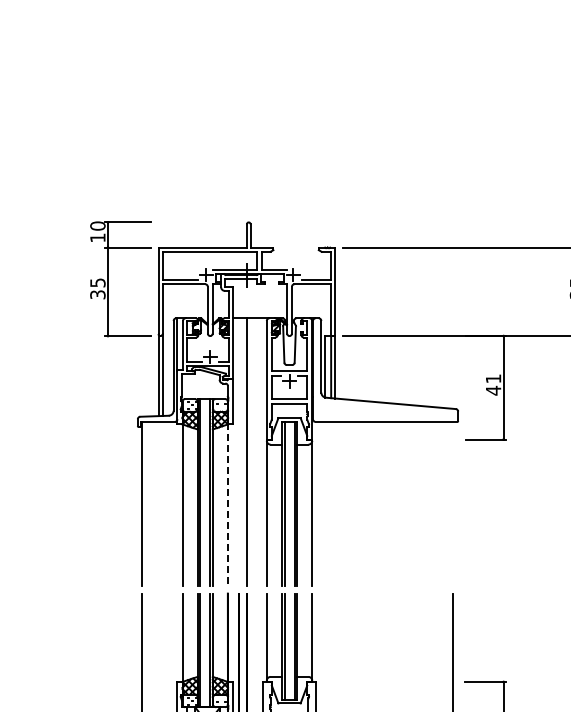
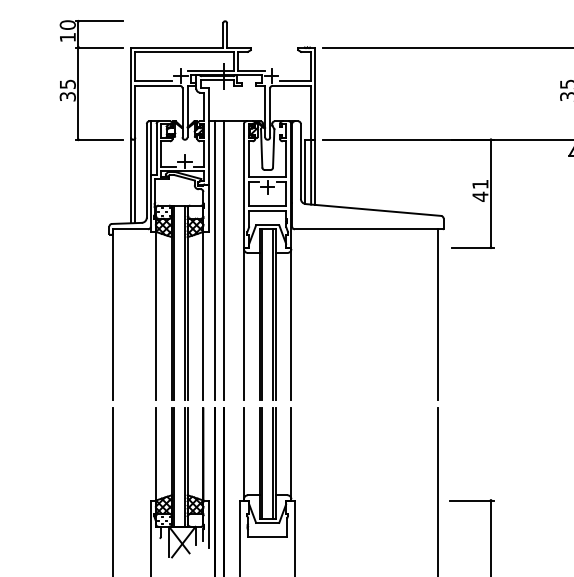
line: (238, 452) -> (214, 261), added
line: (453, 503) -> (438, 314), added
line: (227, 505) -> (202, 316), dashed -> solid

